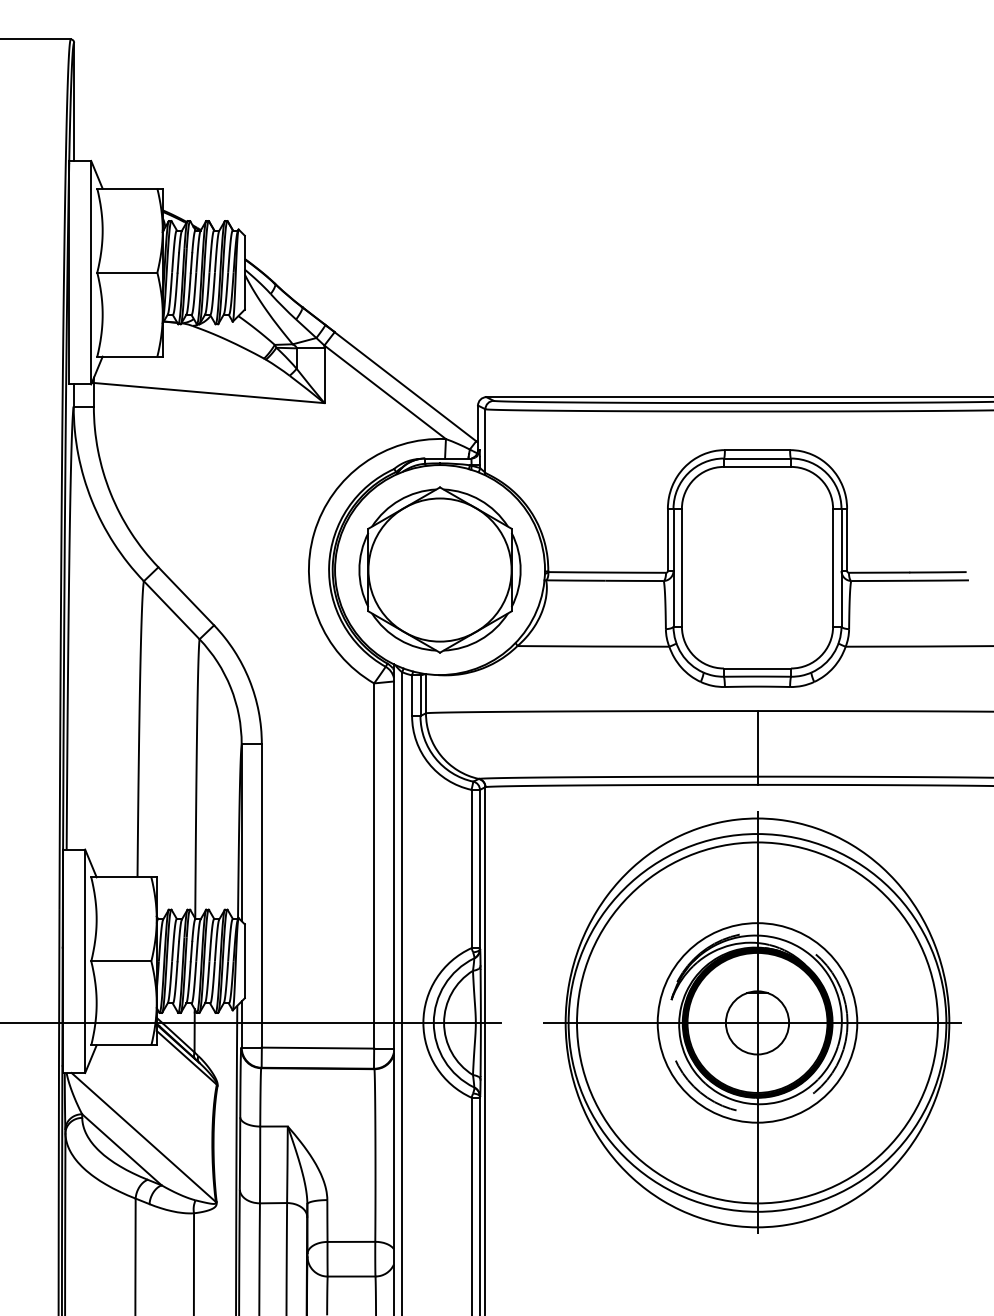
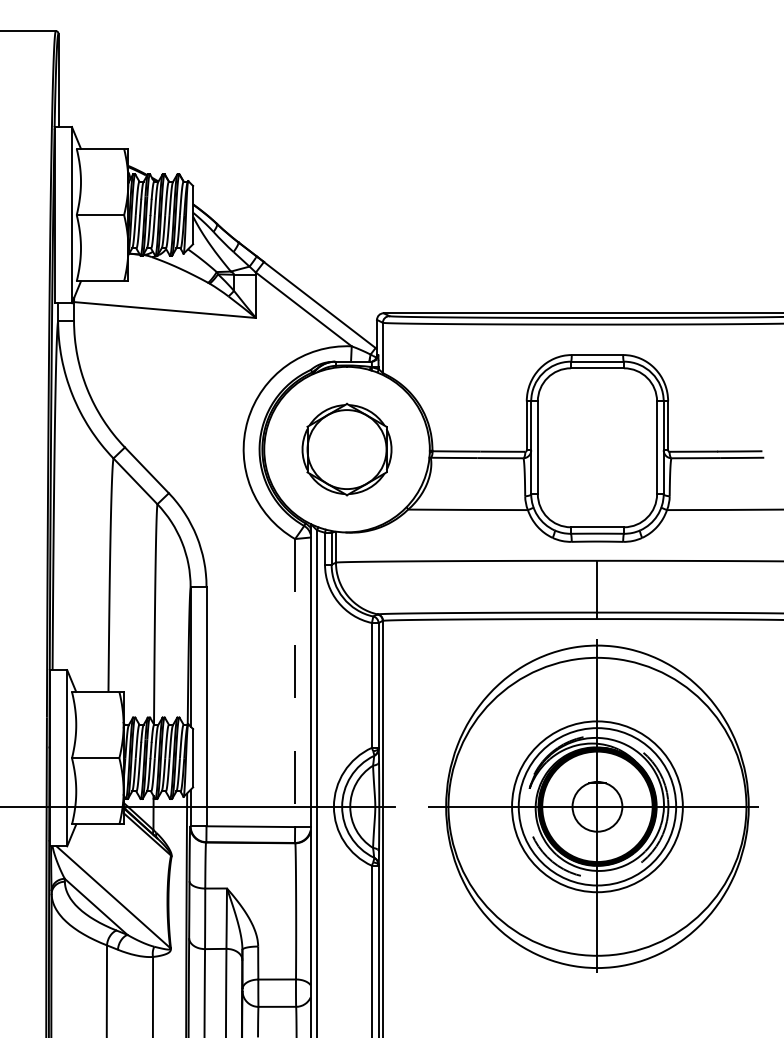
part: (439, 569) -> (346, 449), size x0.7
line: (374, 866) -> (295, 683), solid -> dashed
circle: (757, 1022) -> (597, 806), size x0.6

